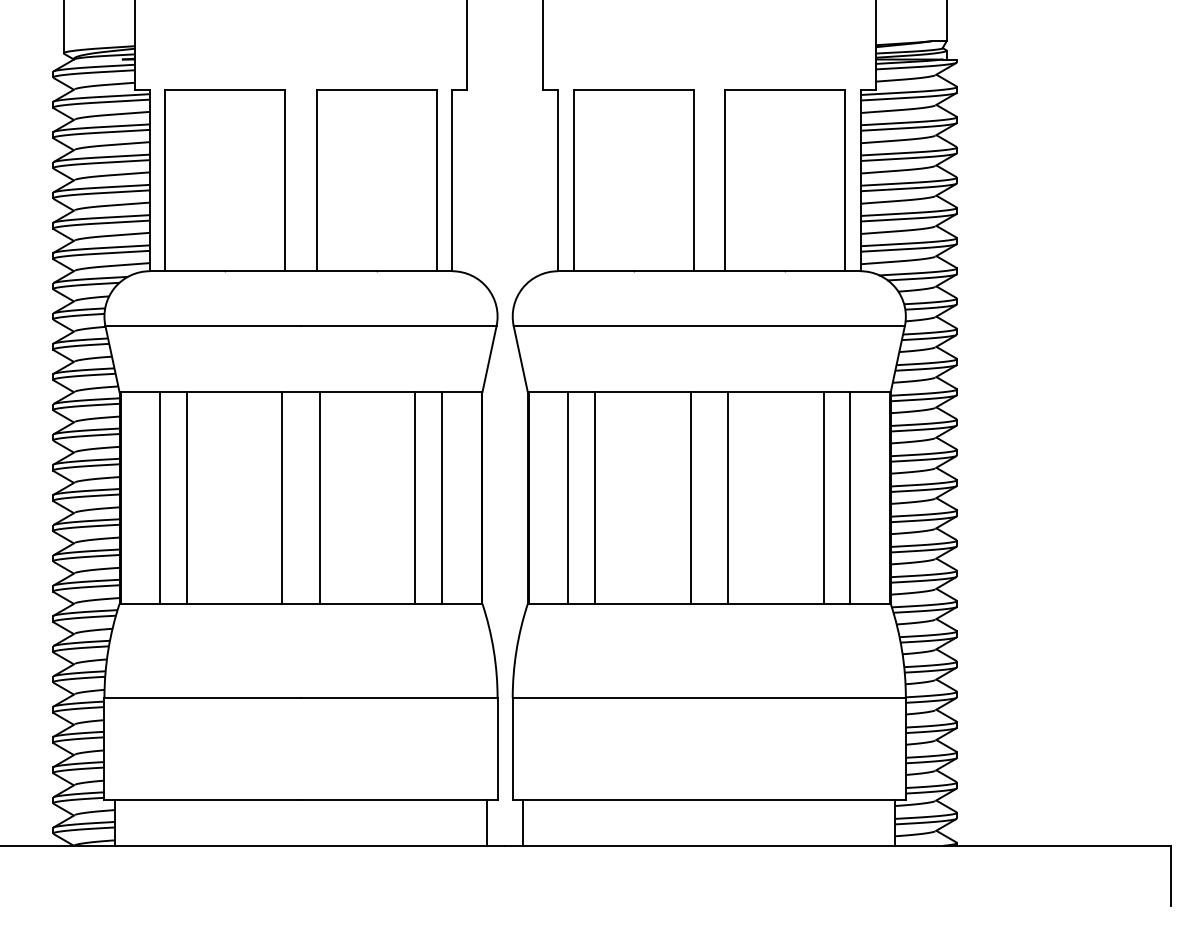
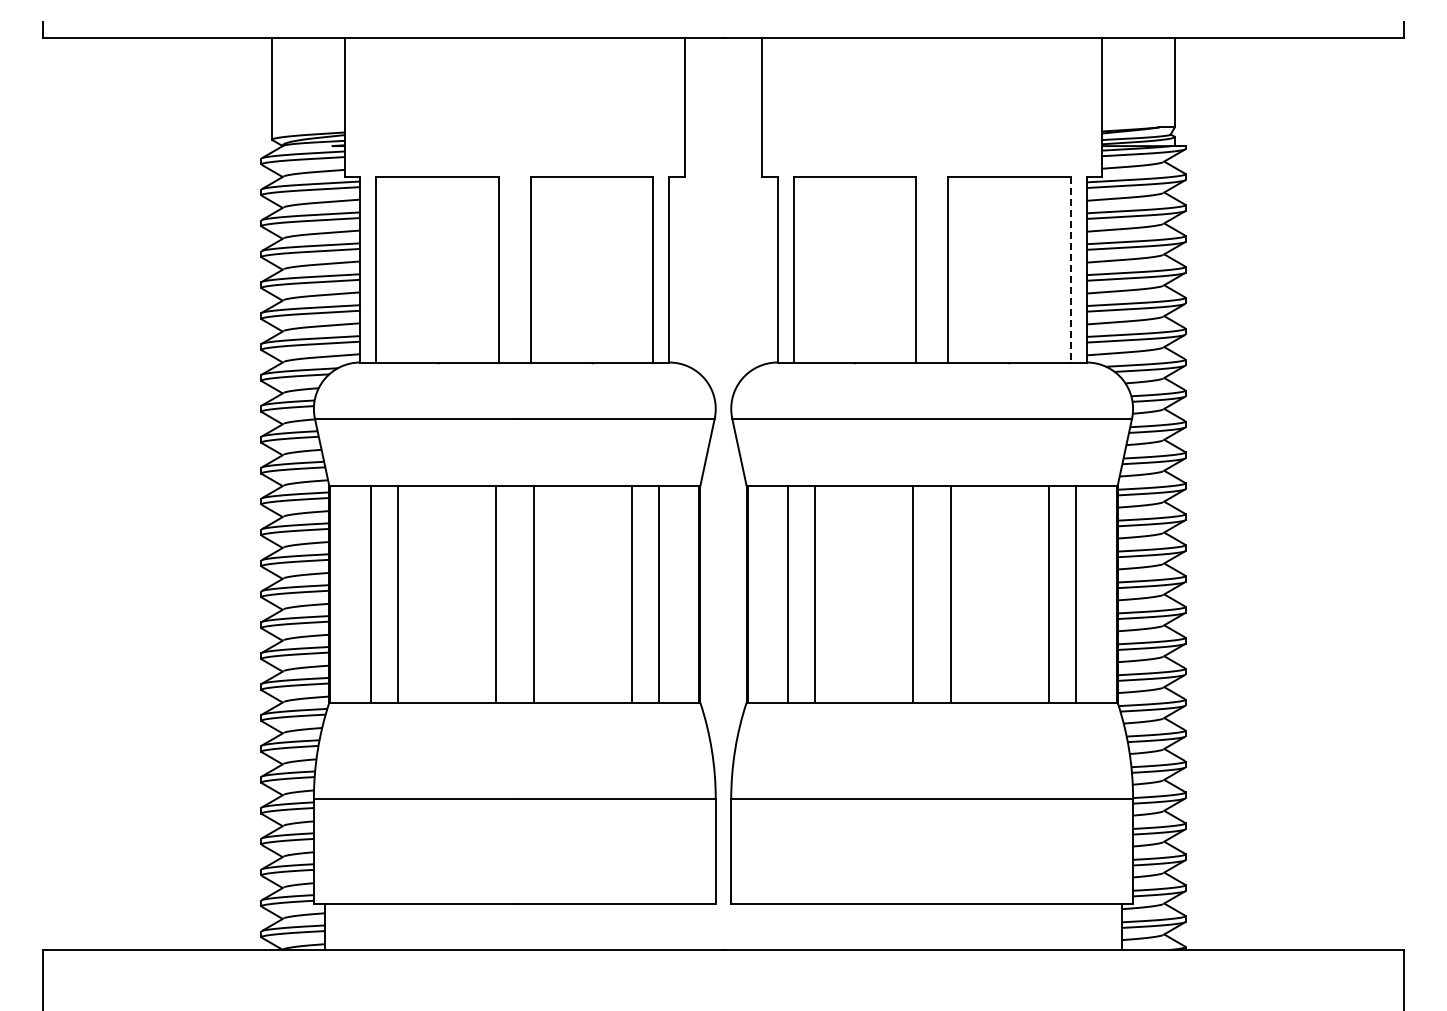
line: (844, 180) -> (1070, 269), solid -> dashed
line: (486, 822) -> (704, 926), removed
line: (523, 822) -> (742, 926), removed

